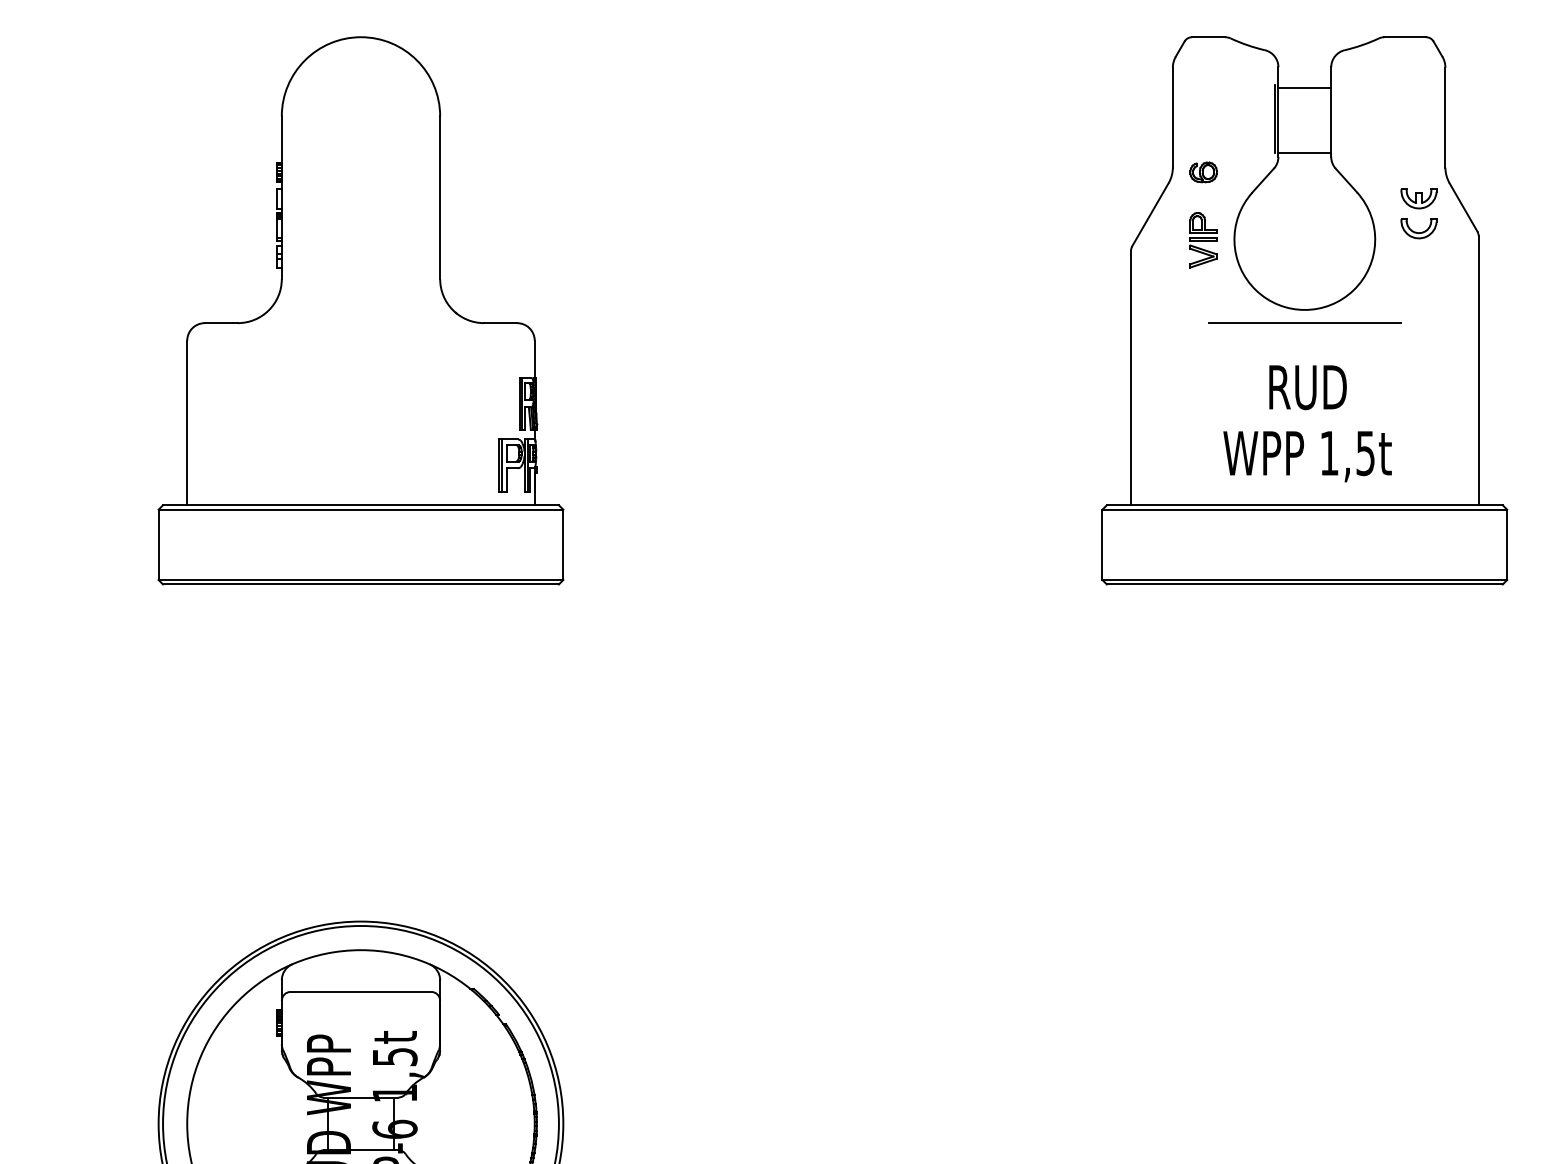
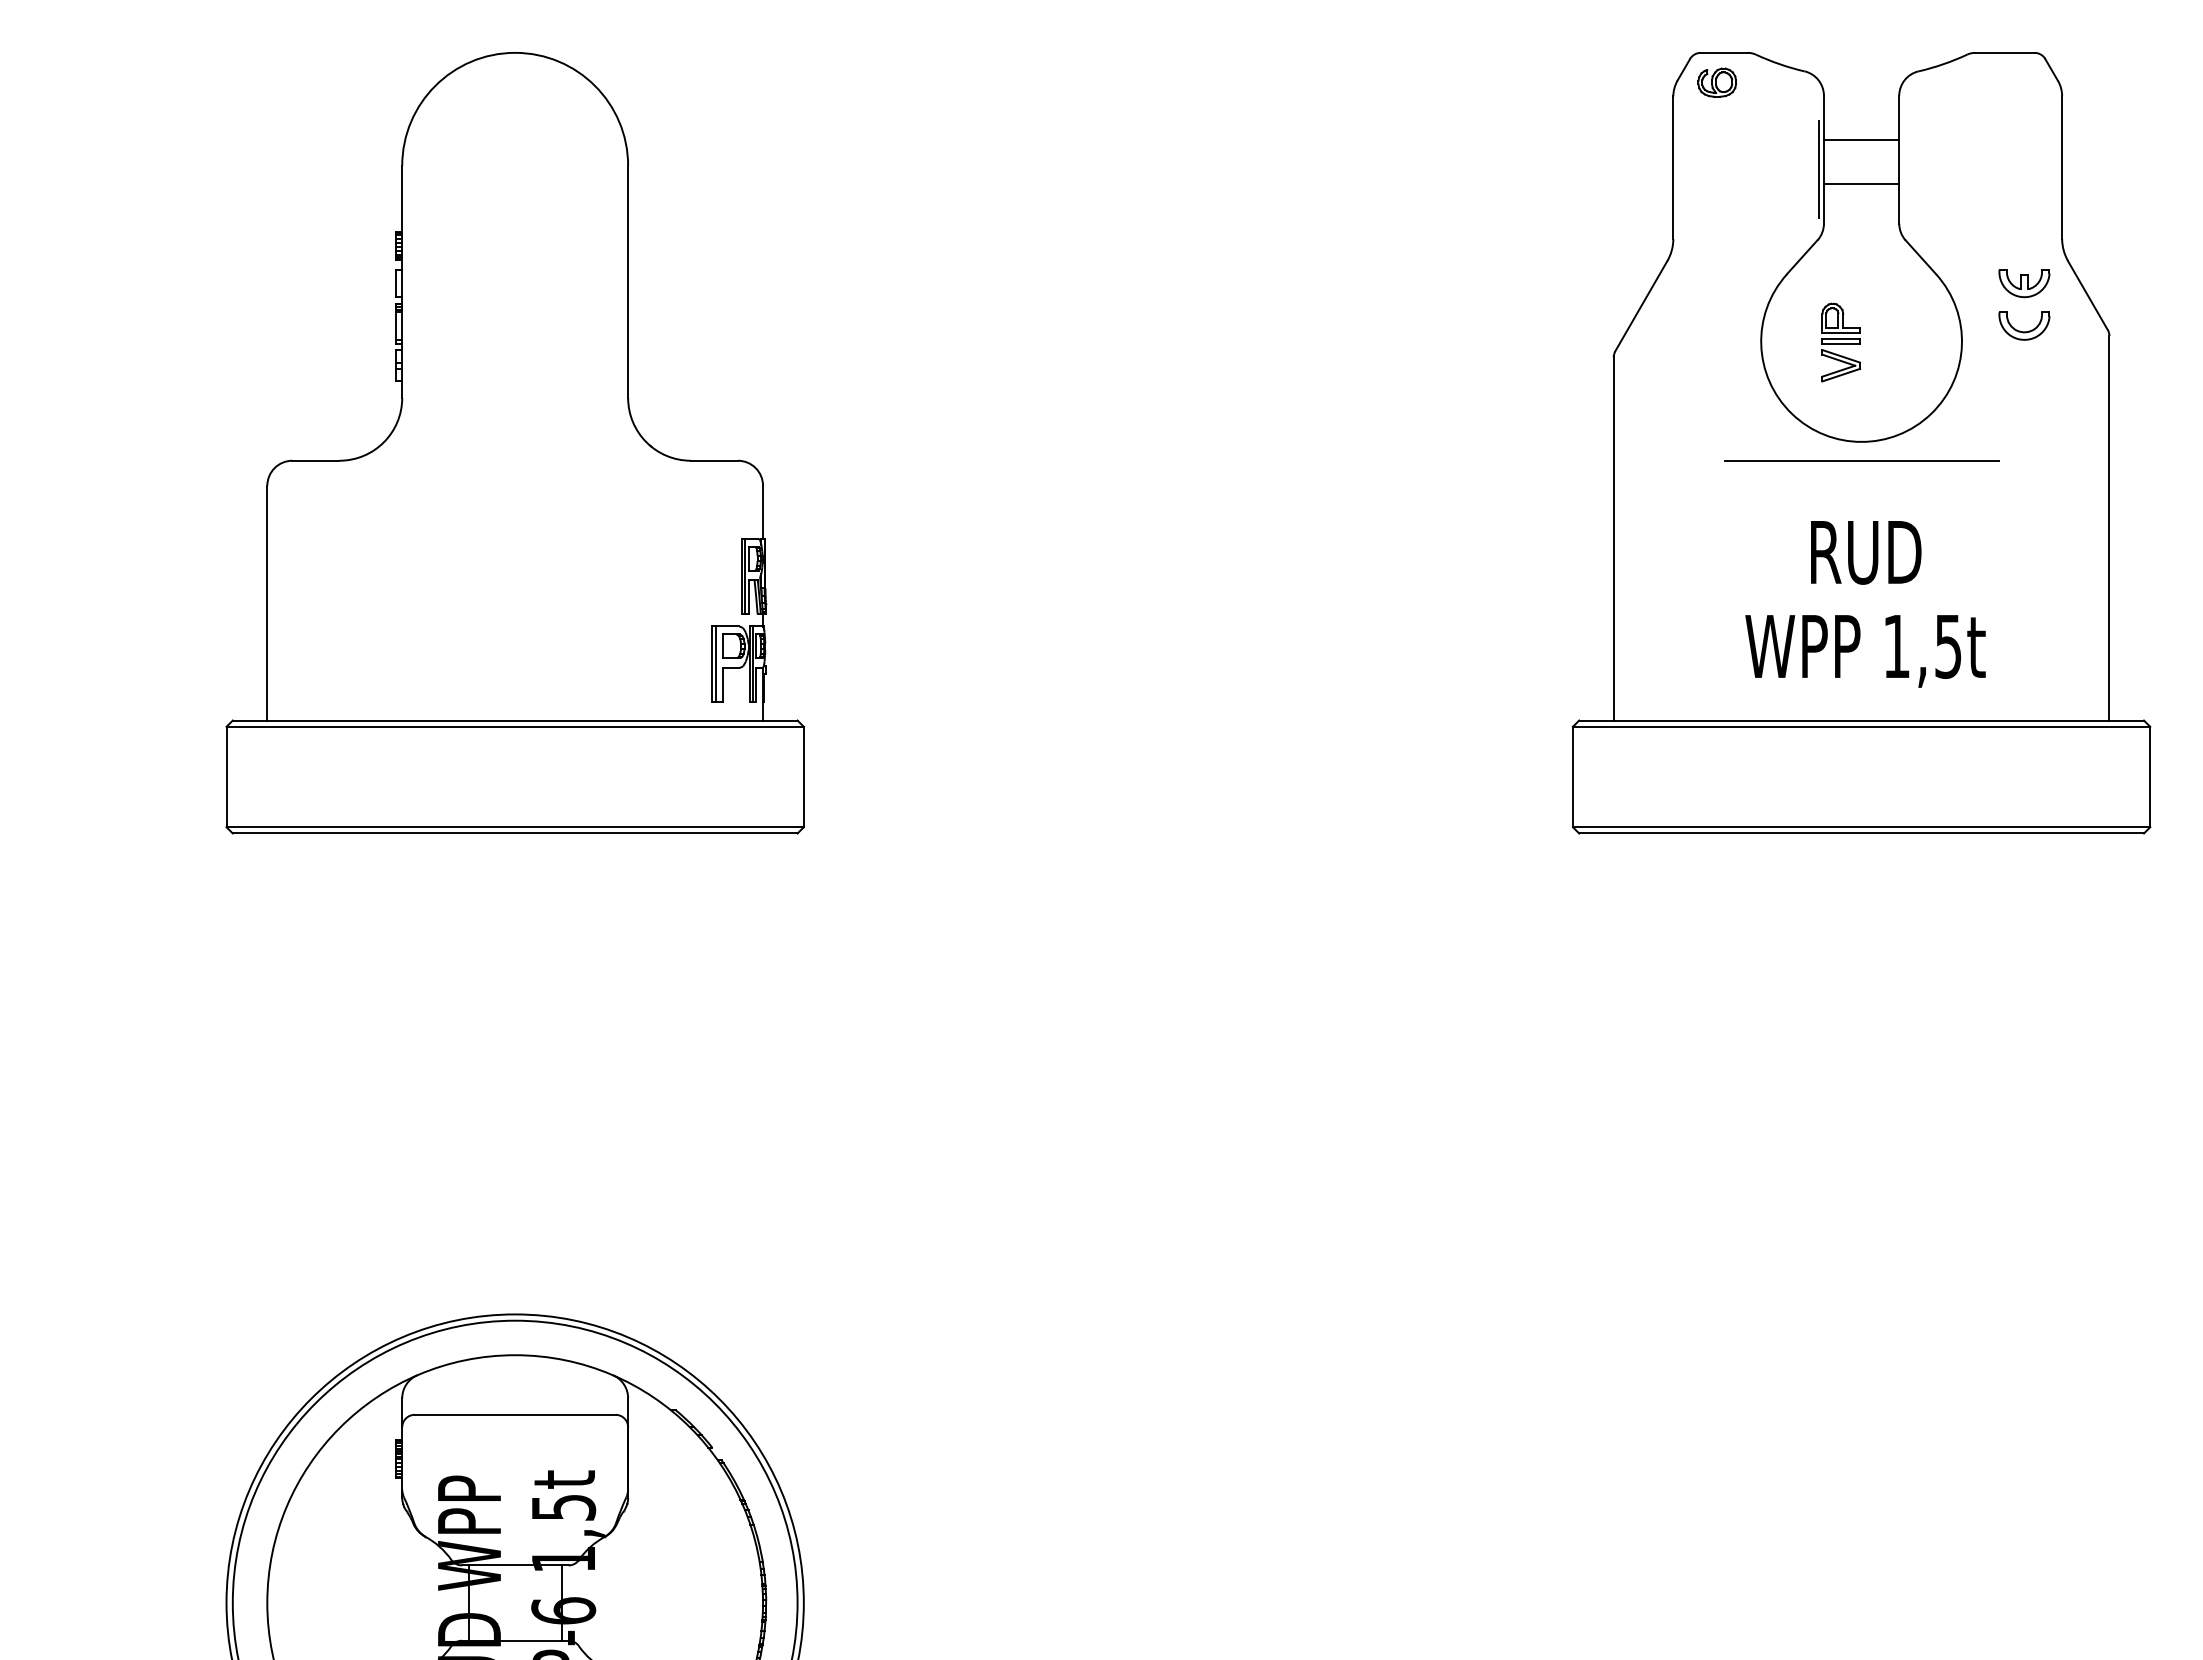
line: (1304, 88) -> (1861, 183), moved
line: (1304, 153) -> (1861, 139), moved
part: (1203, 172) -> (1716, 82), moved
part: (1203, 240) -> (1841, 342), moved

